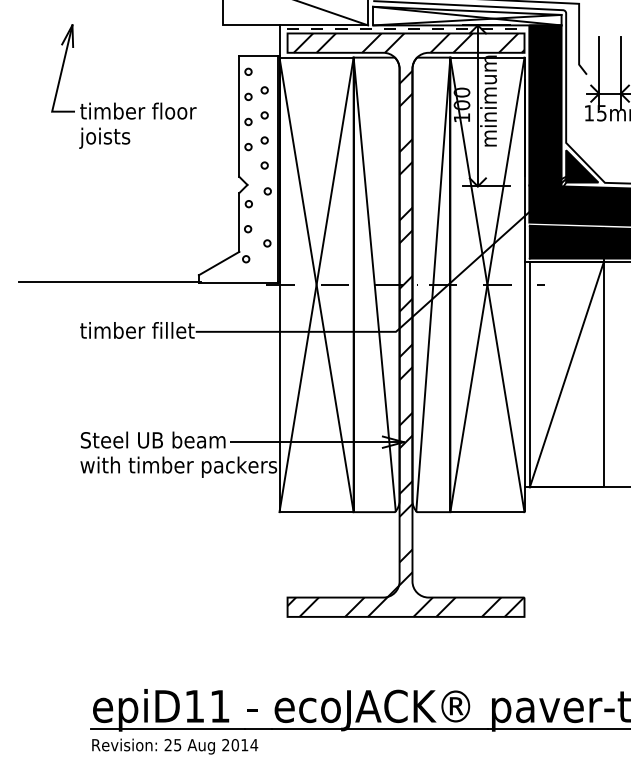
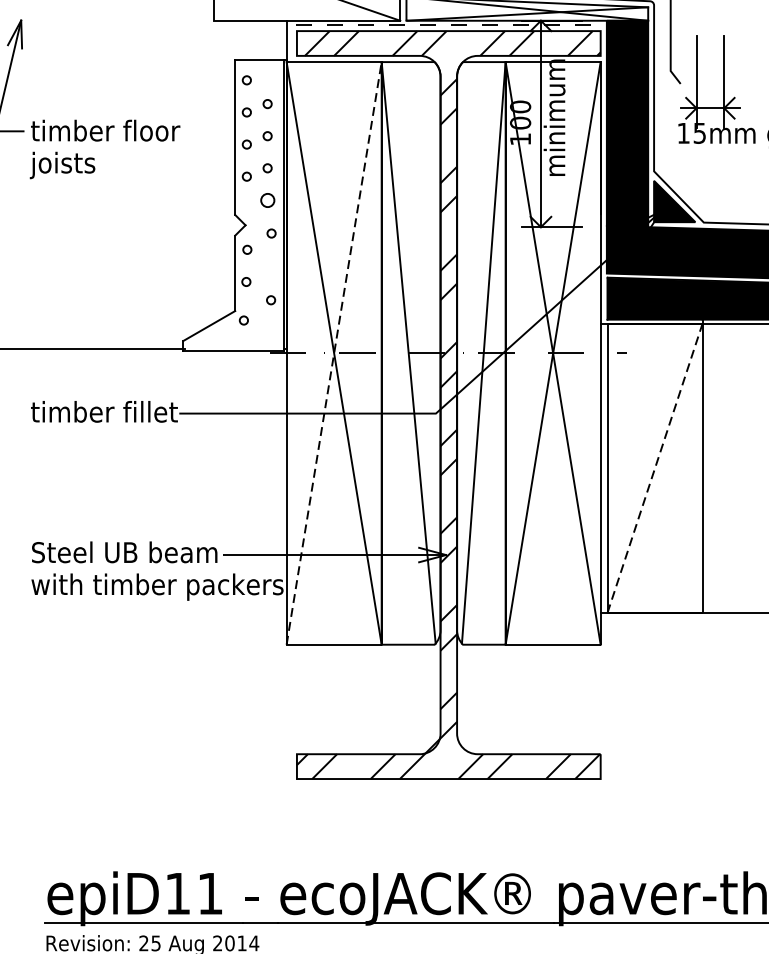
circle: (264, 165) -> (267, 200), size x1.6
line: (316, 284) -> (334, 352), solid -> dashed
line: (566, 374) -> (654, 468), solid -> dashed

